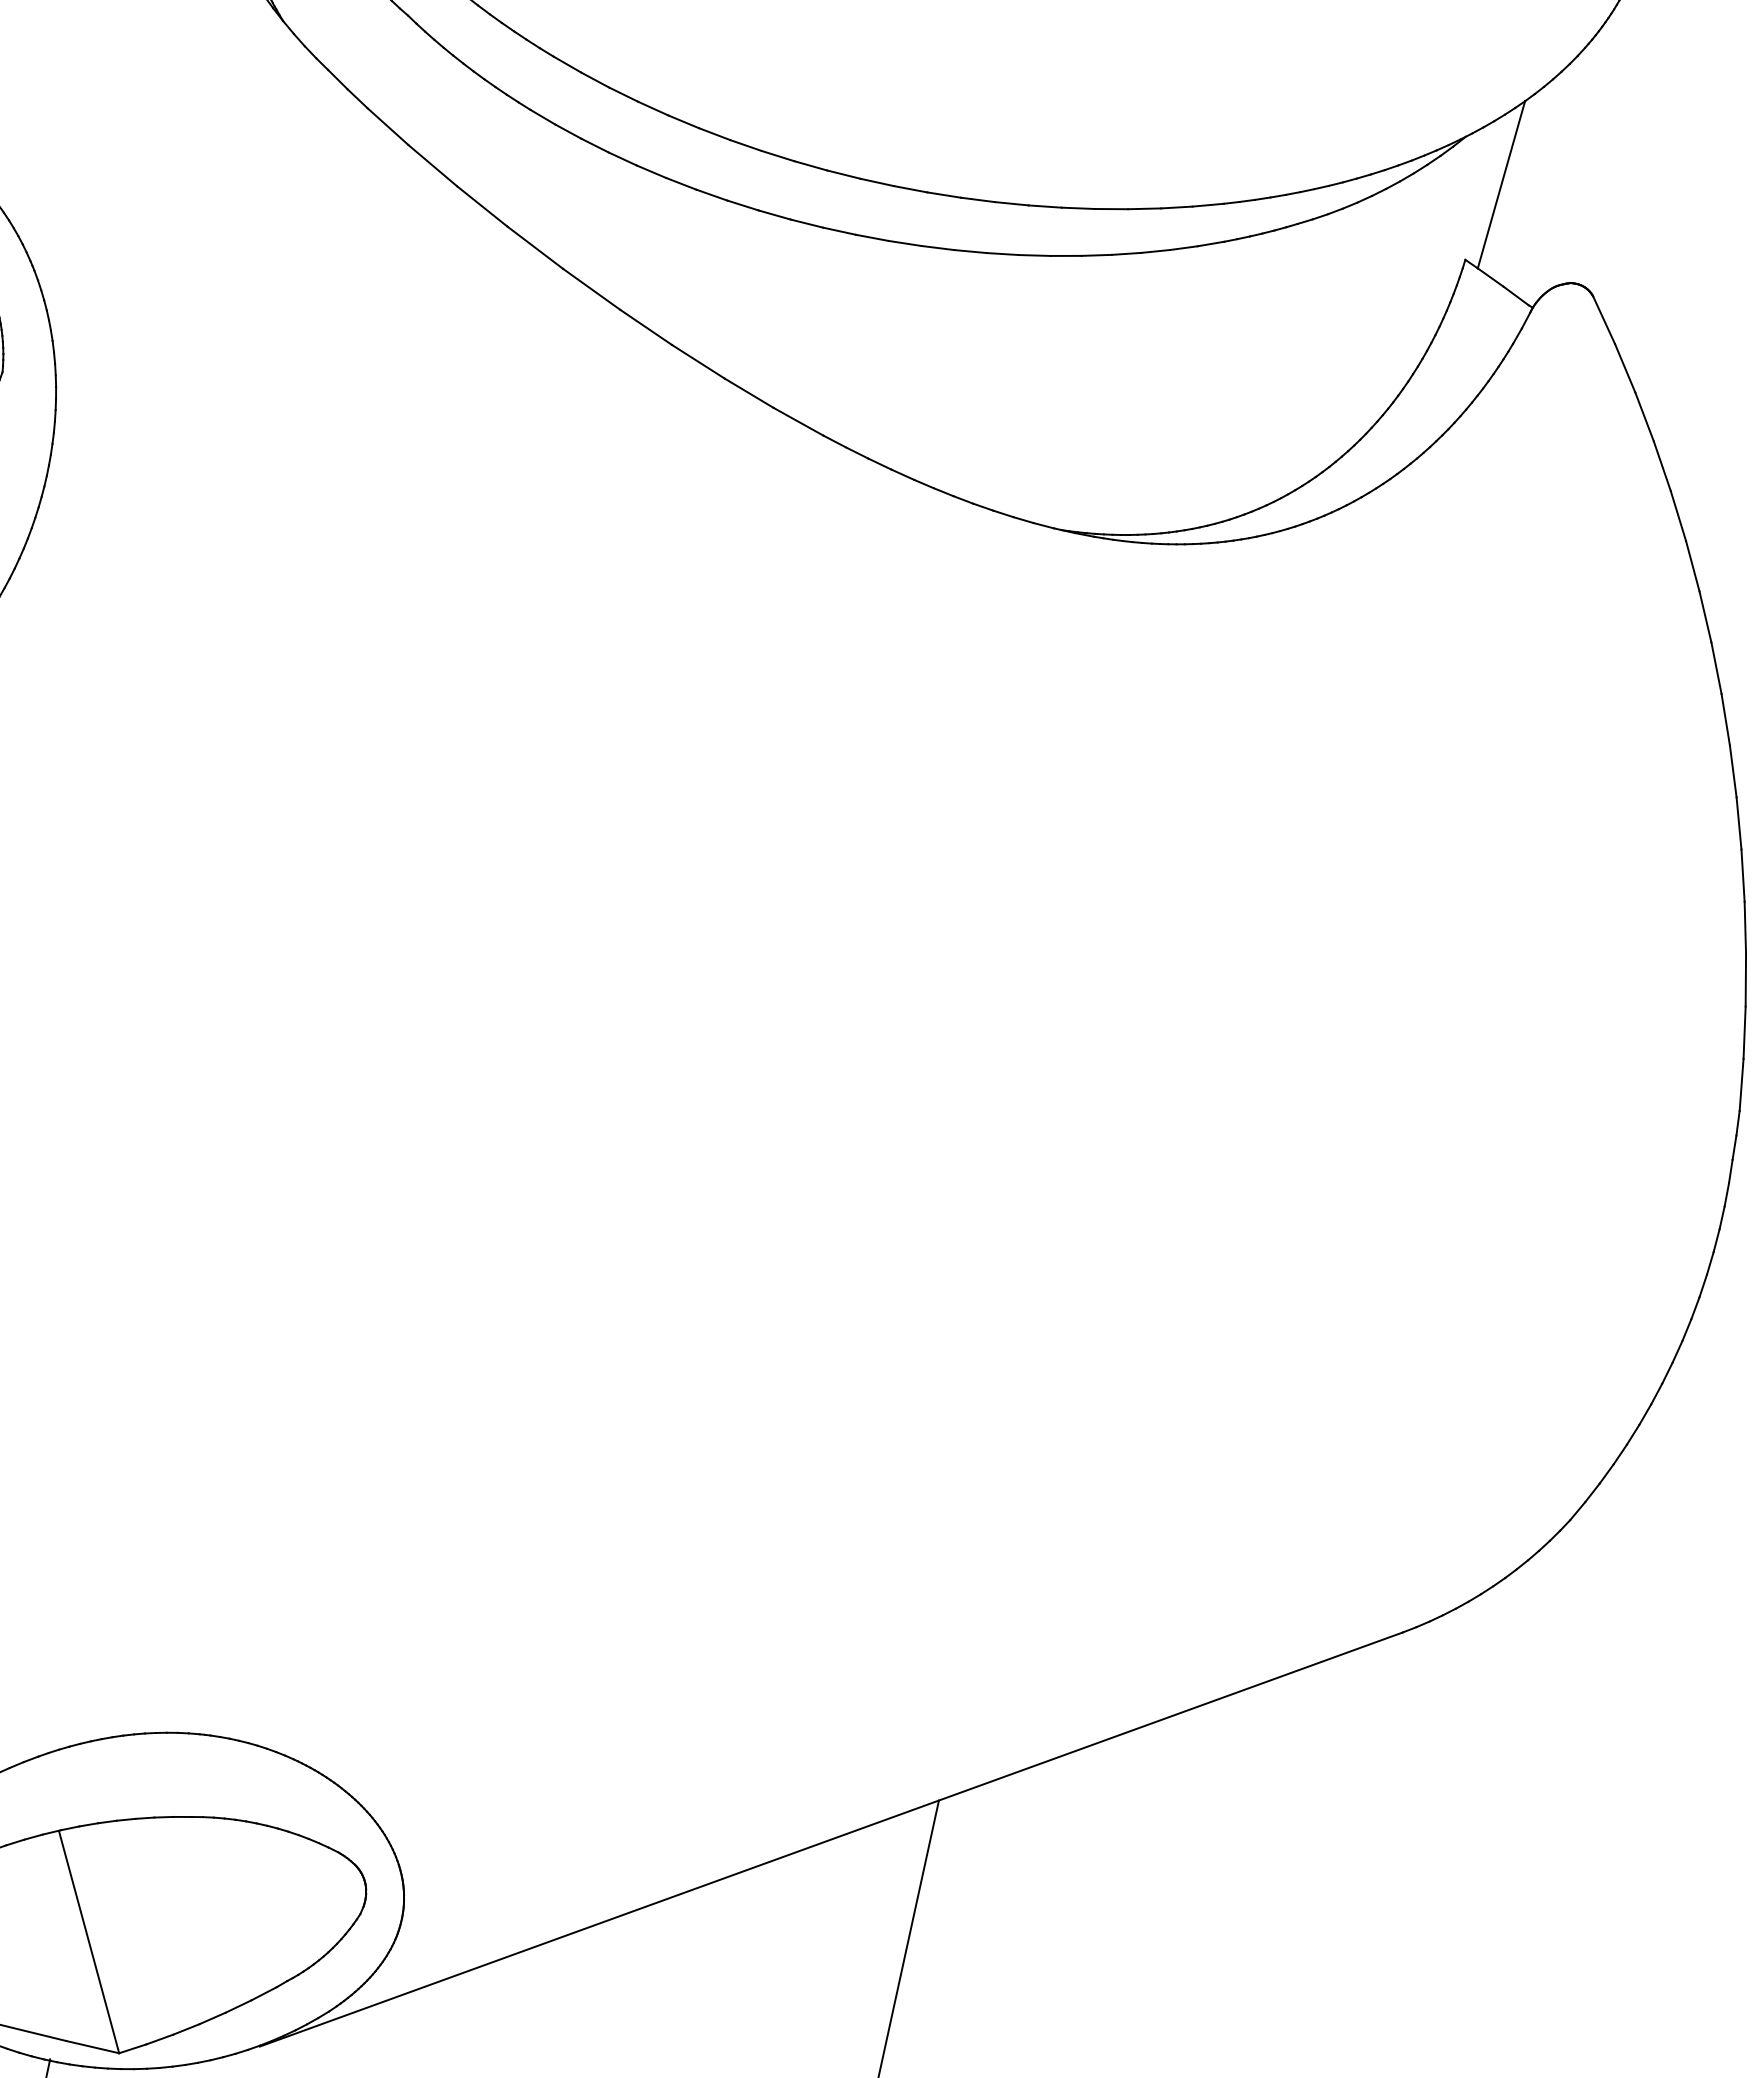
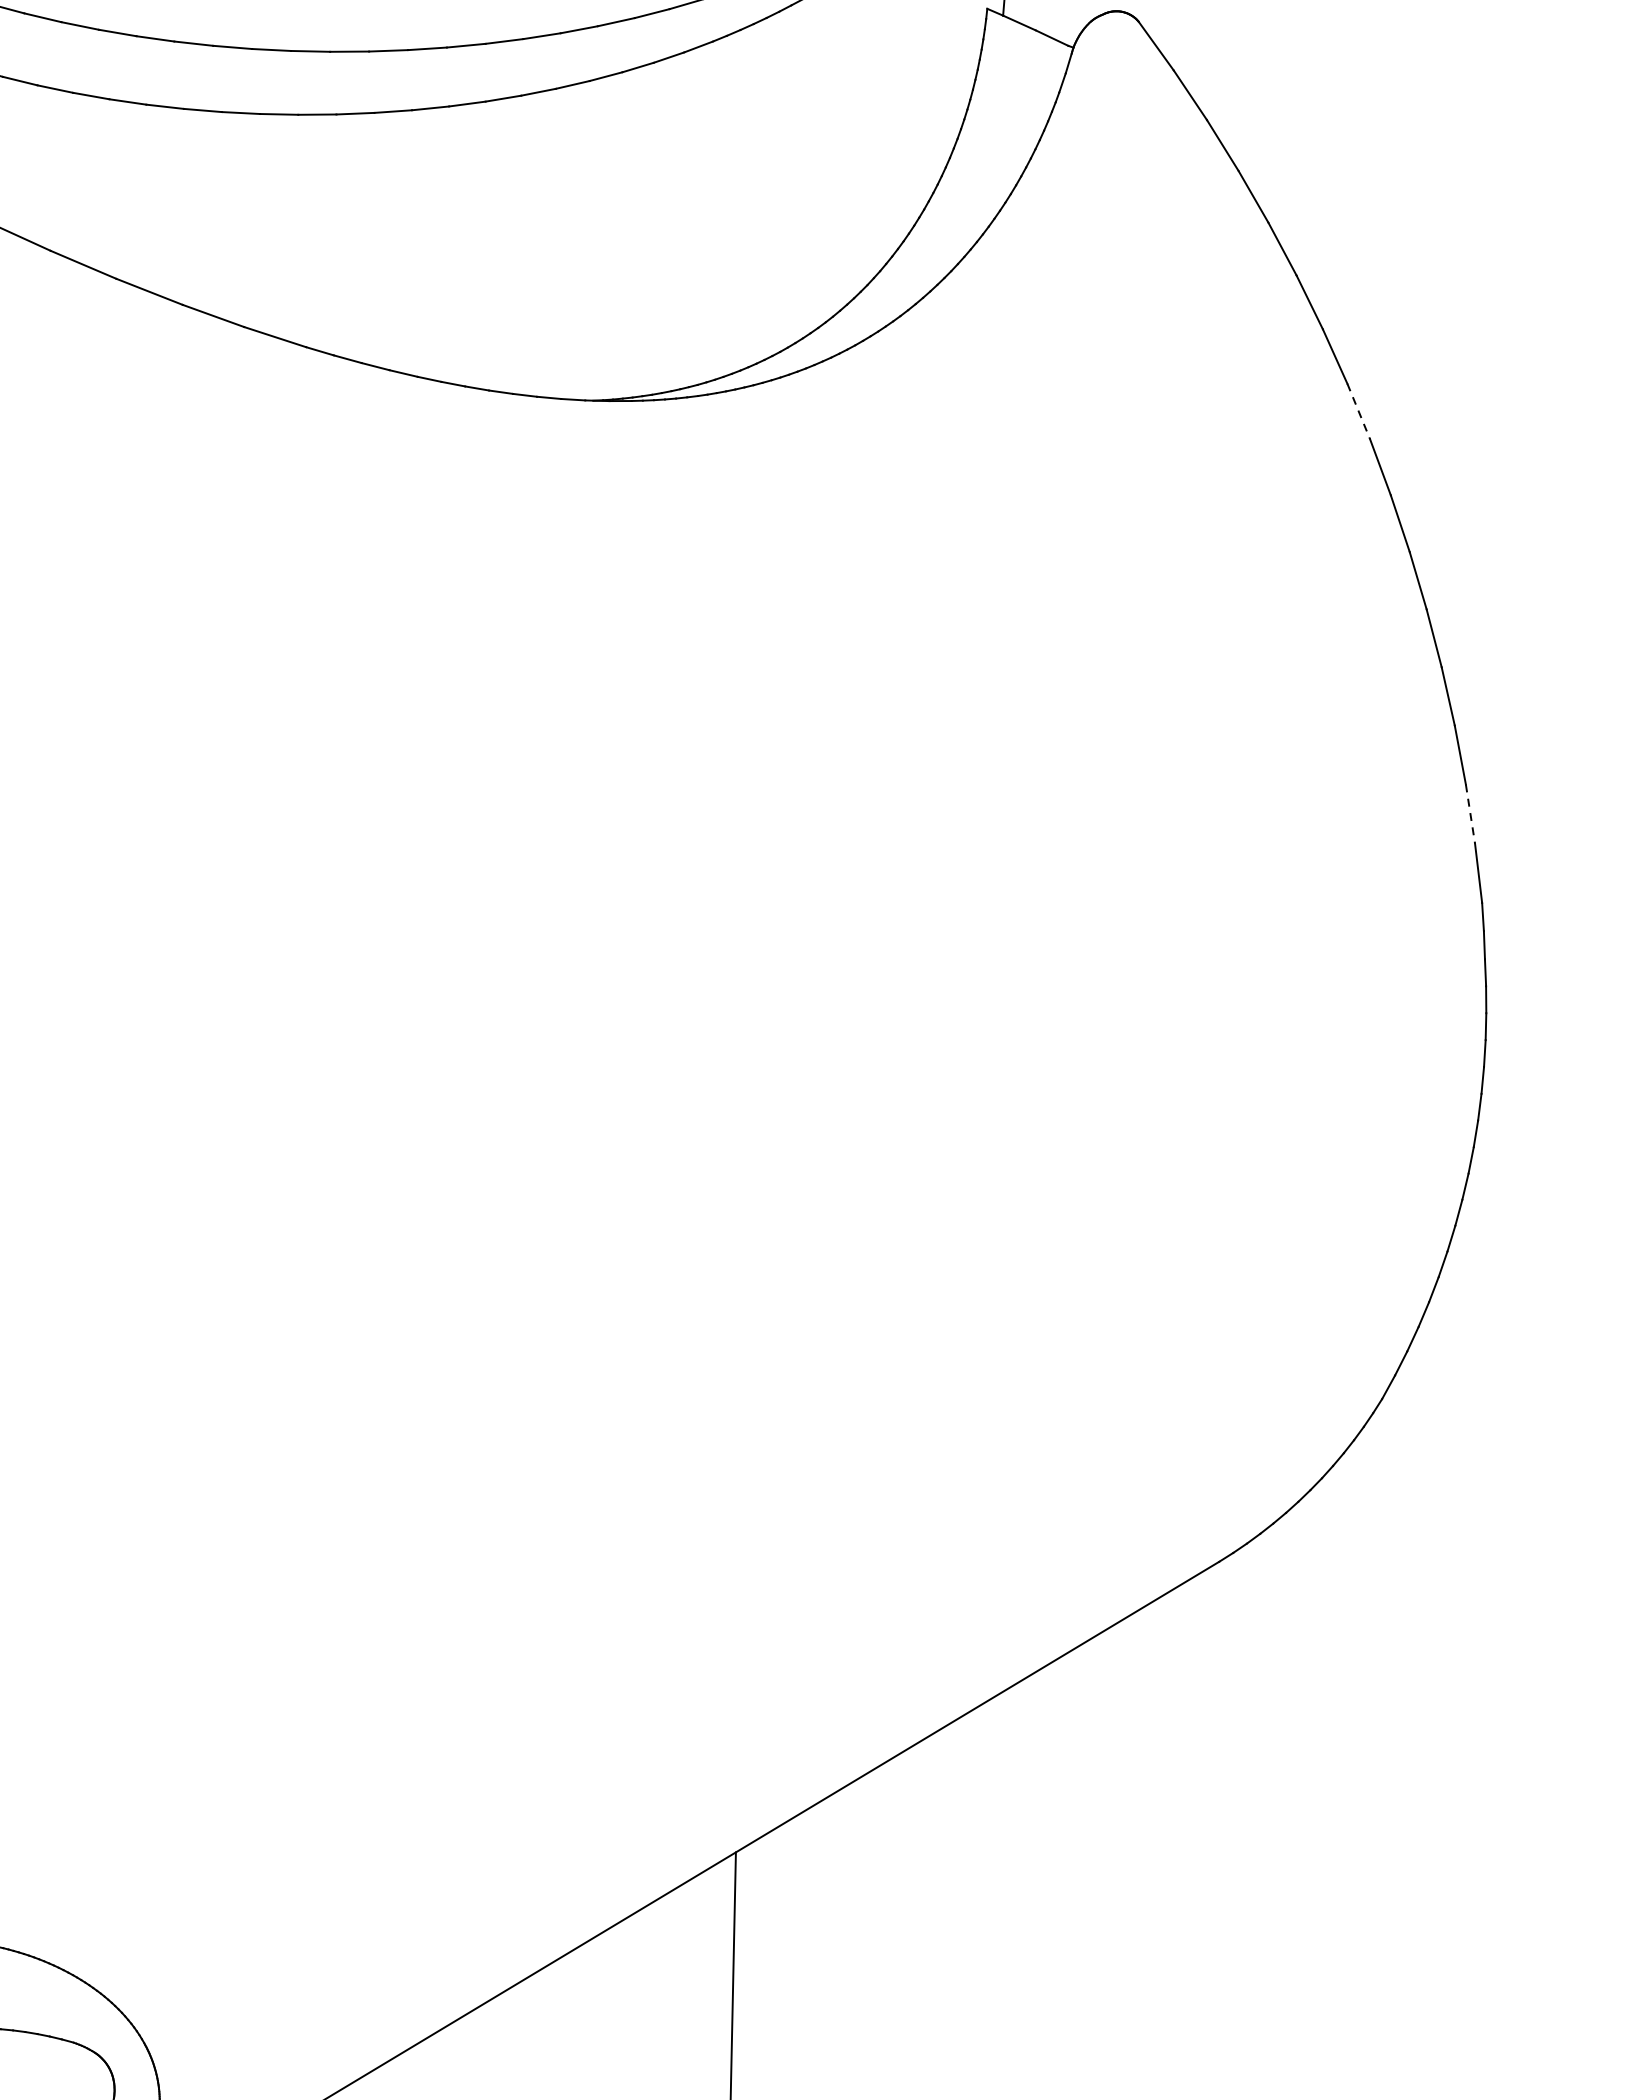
line: (1716, 668) -> (1358, 411), solid -> dashed
line: (1744, 1033) -> (1470, 814), solid -> dashed

